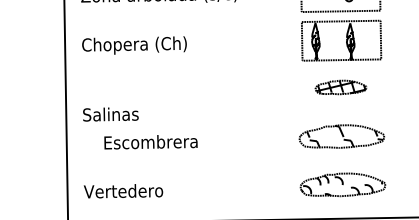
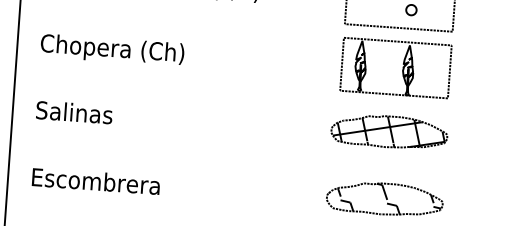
part: (340, 87) -> (388, 131), size x1.67
text: (110, 114) -> (73, 112), moved
text: (150, 142) -> (95, 181), moved

